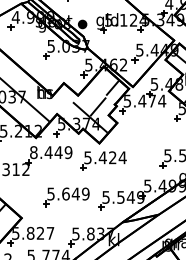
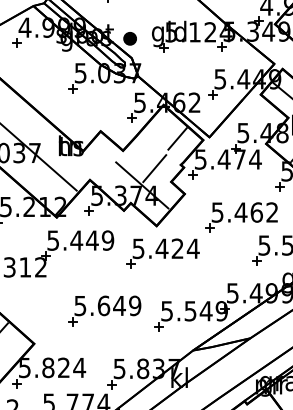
part: (153, 137) -> (241, 216), added
text: (33, 152) -> (52, 240), 8.449 -> 5.449
text: (50, 233) -> (79, 368), 5.827 -> 5.824

